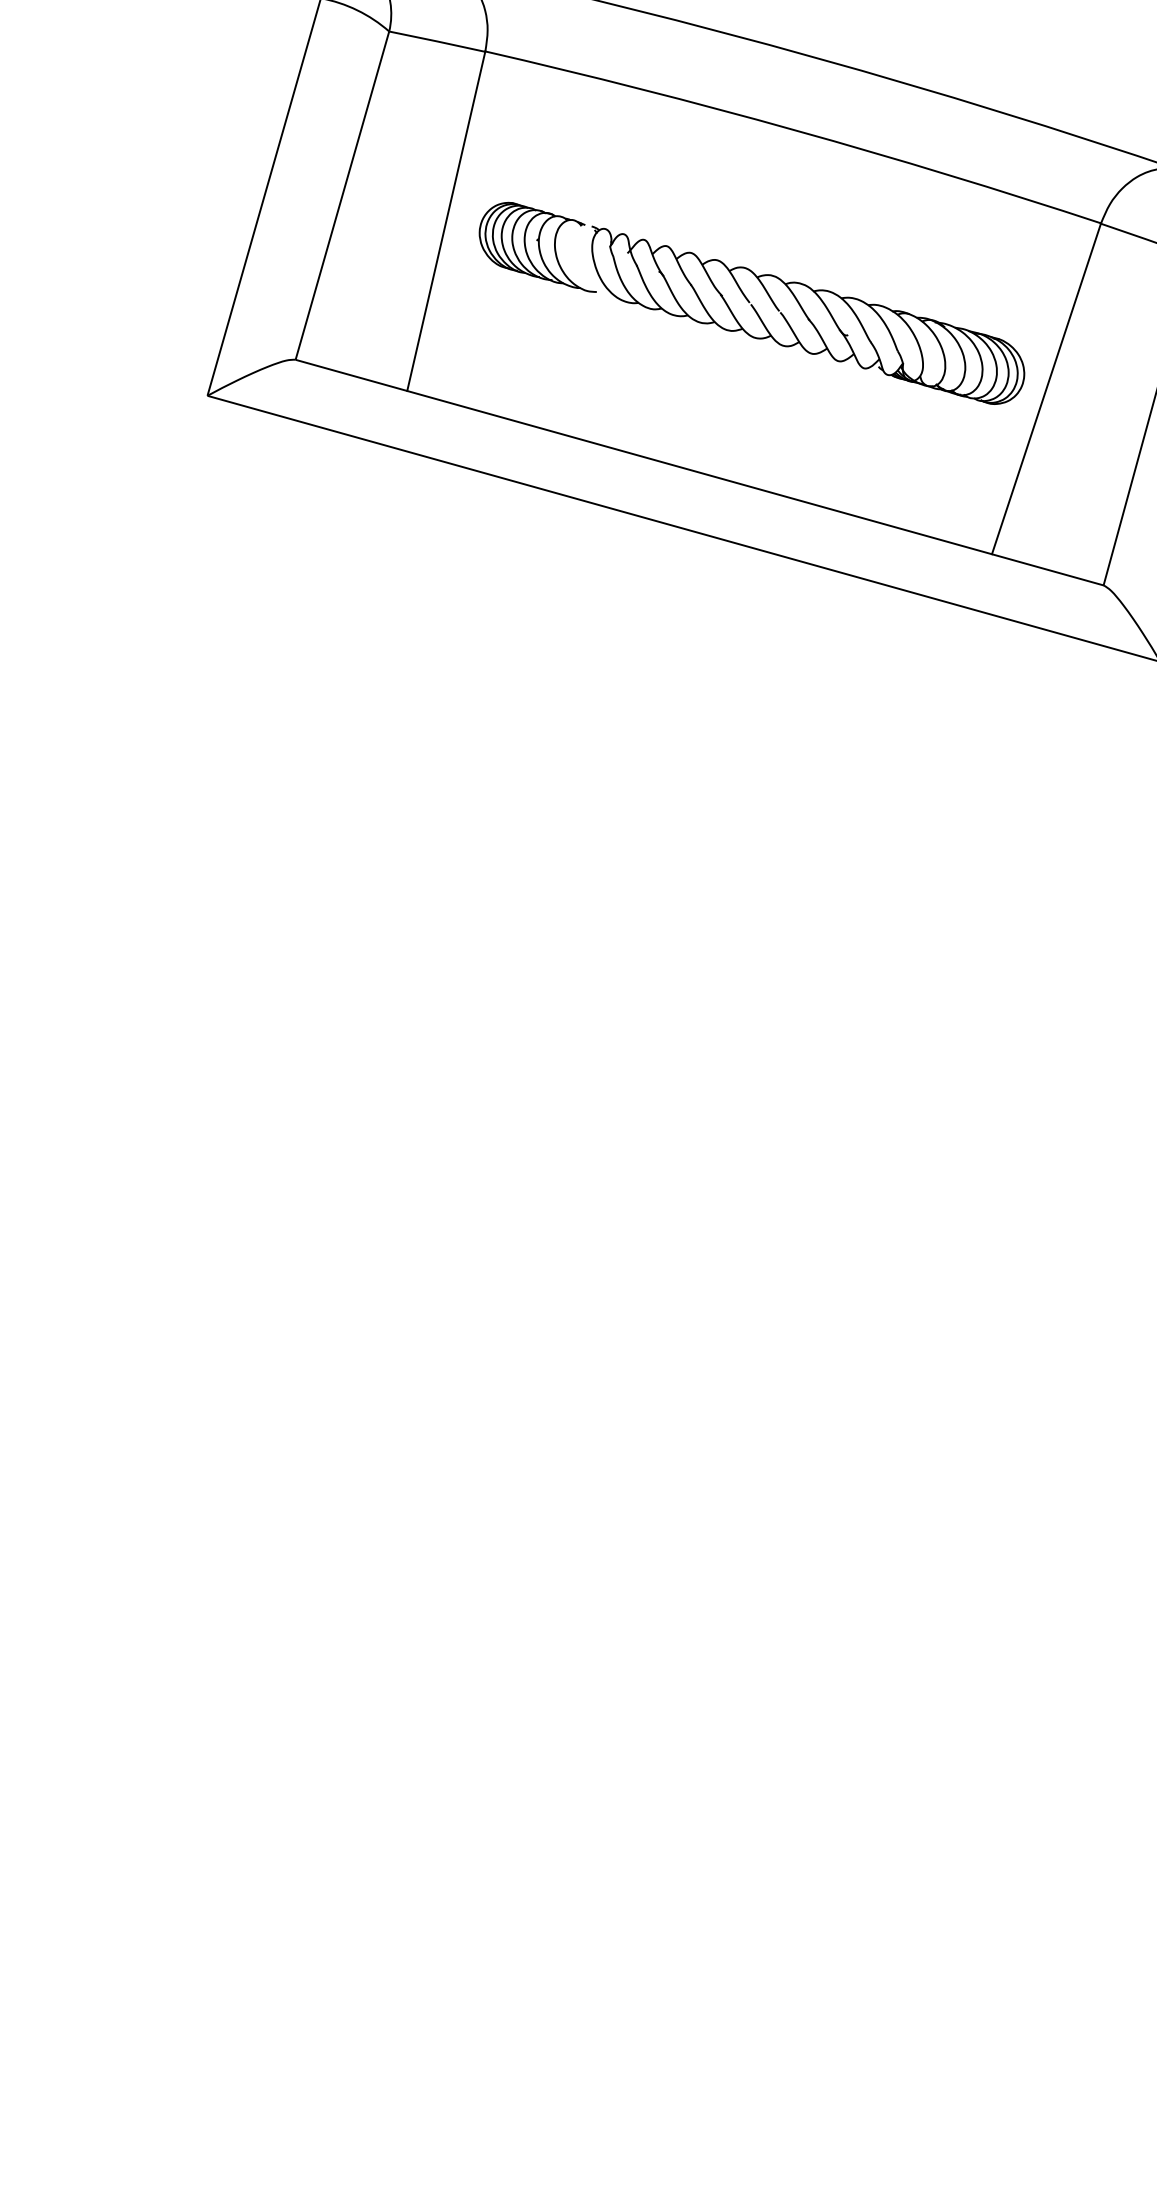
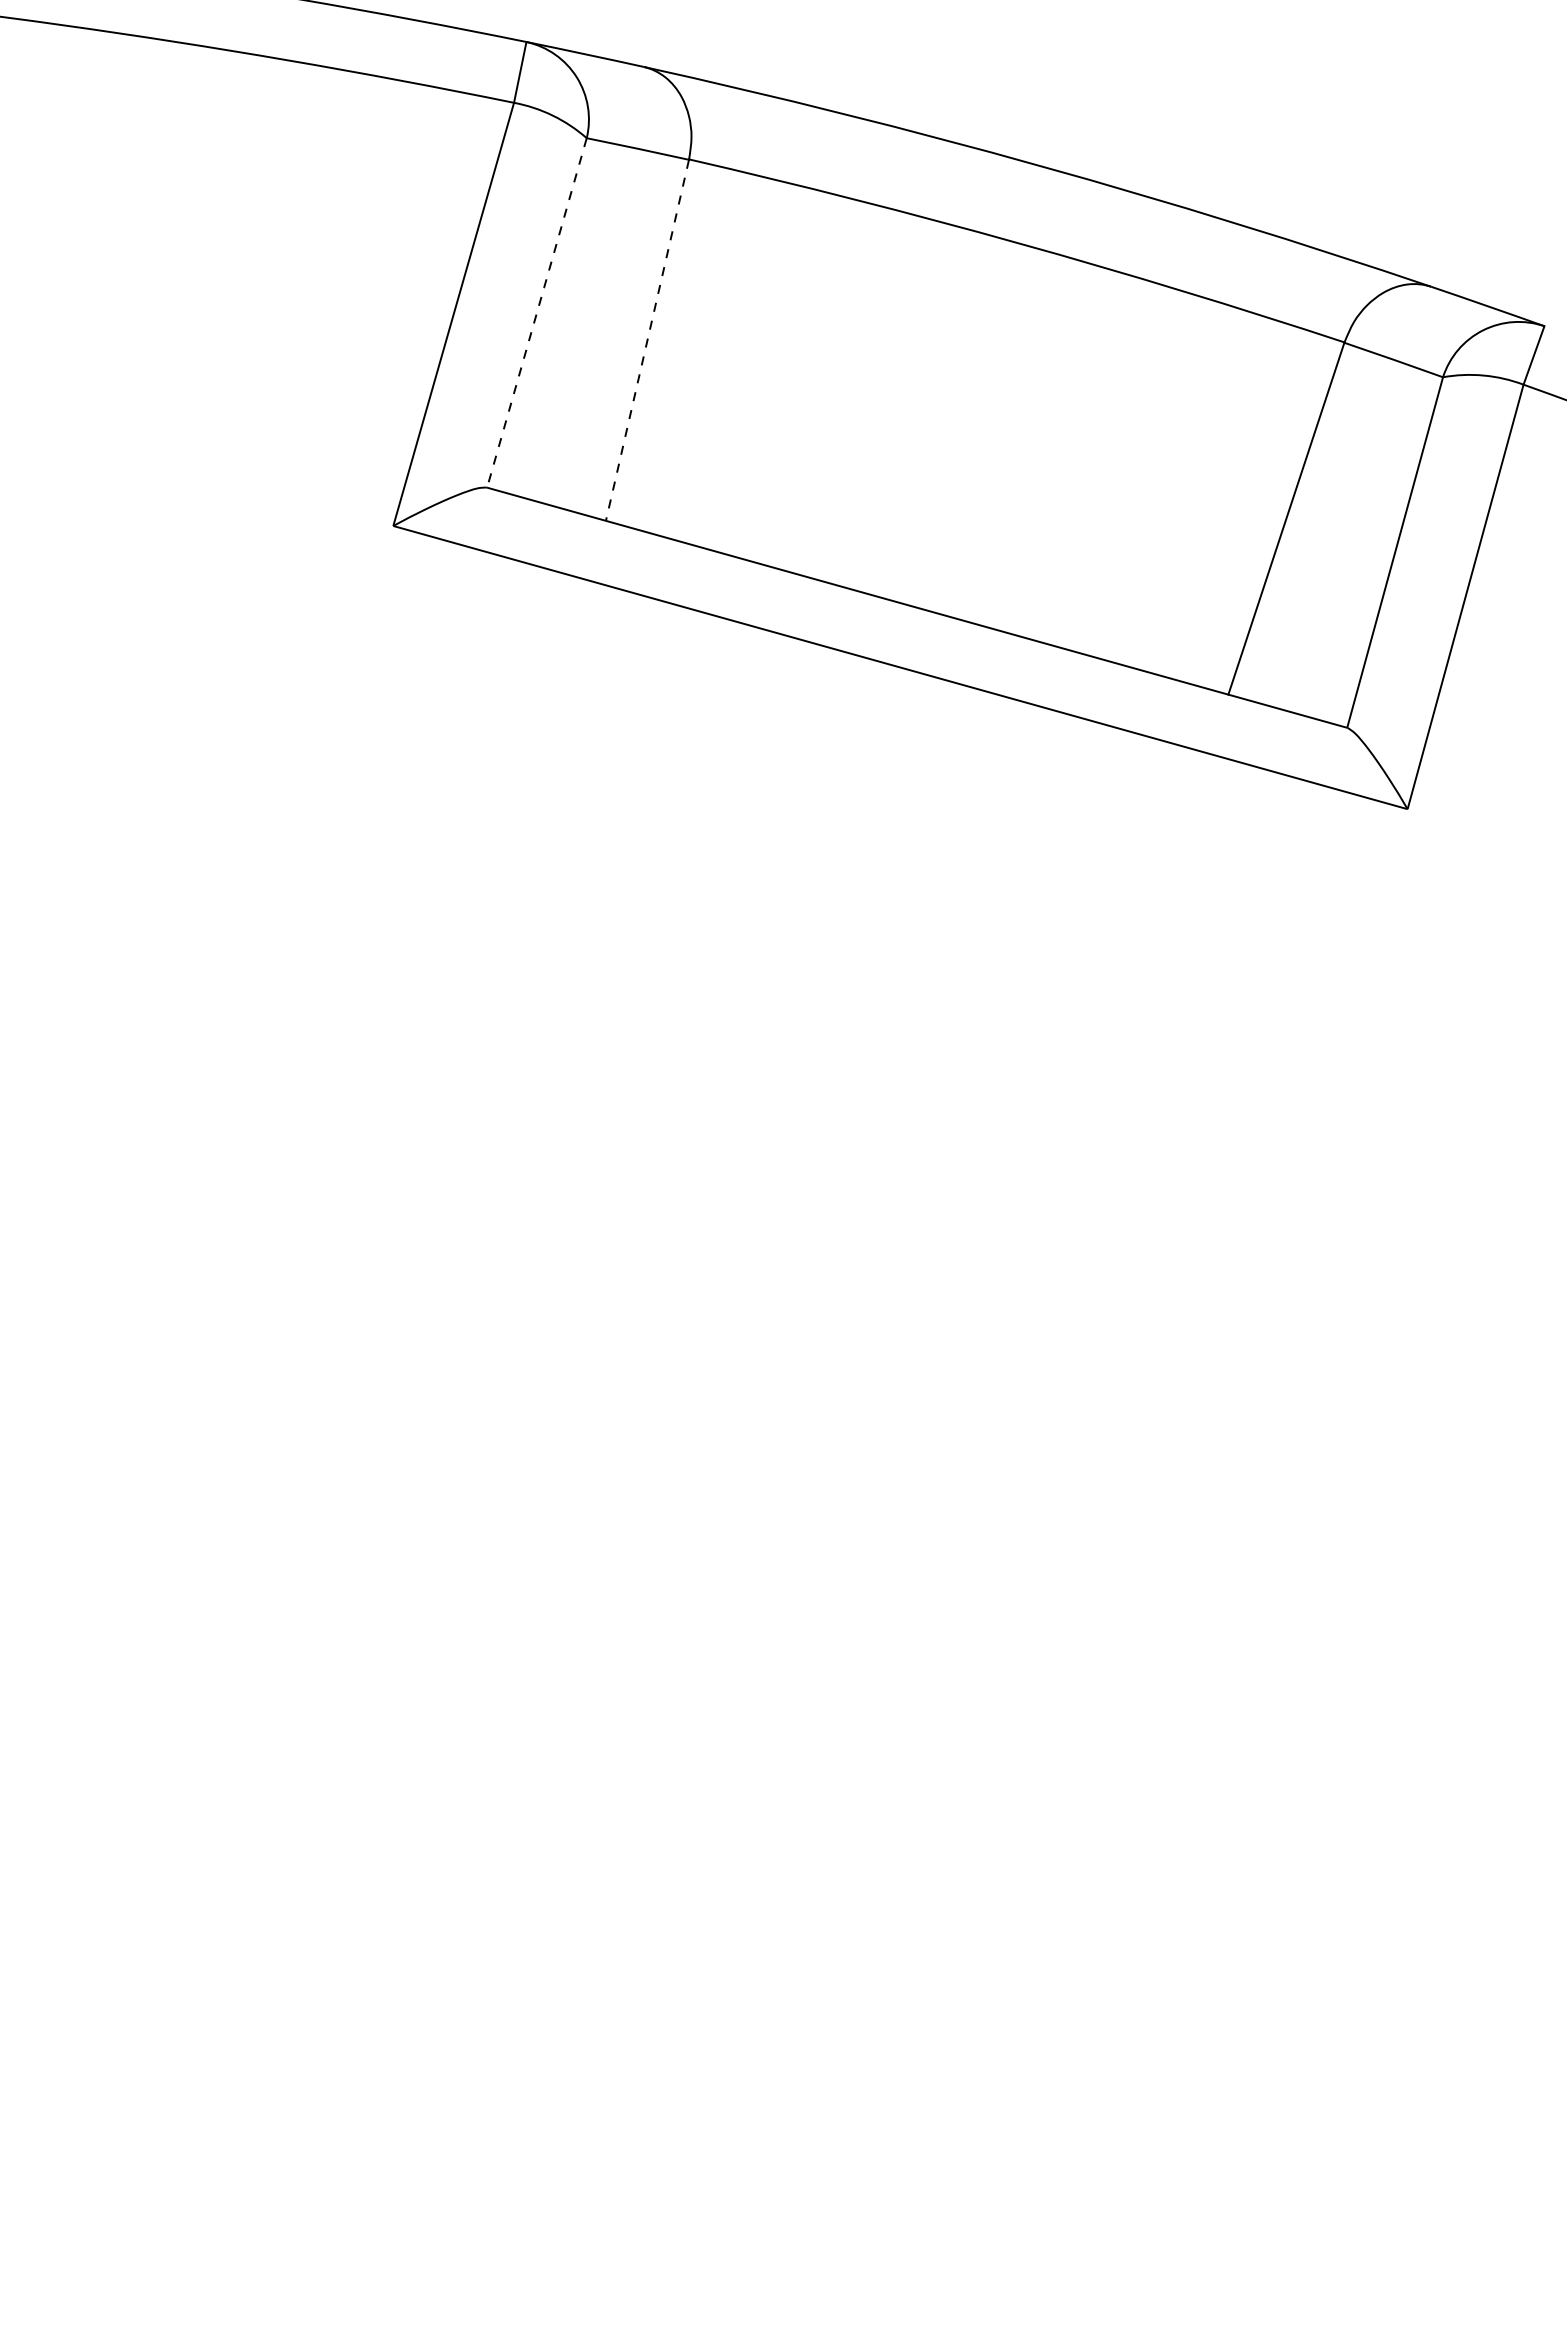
line: (342, 195) -> (536, 312), solid -> dashed
line: (446, 221) -> (647, 340), solid -> dashed
part: (751, 303) -> (972, 427), removed

